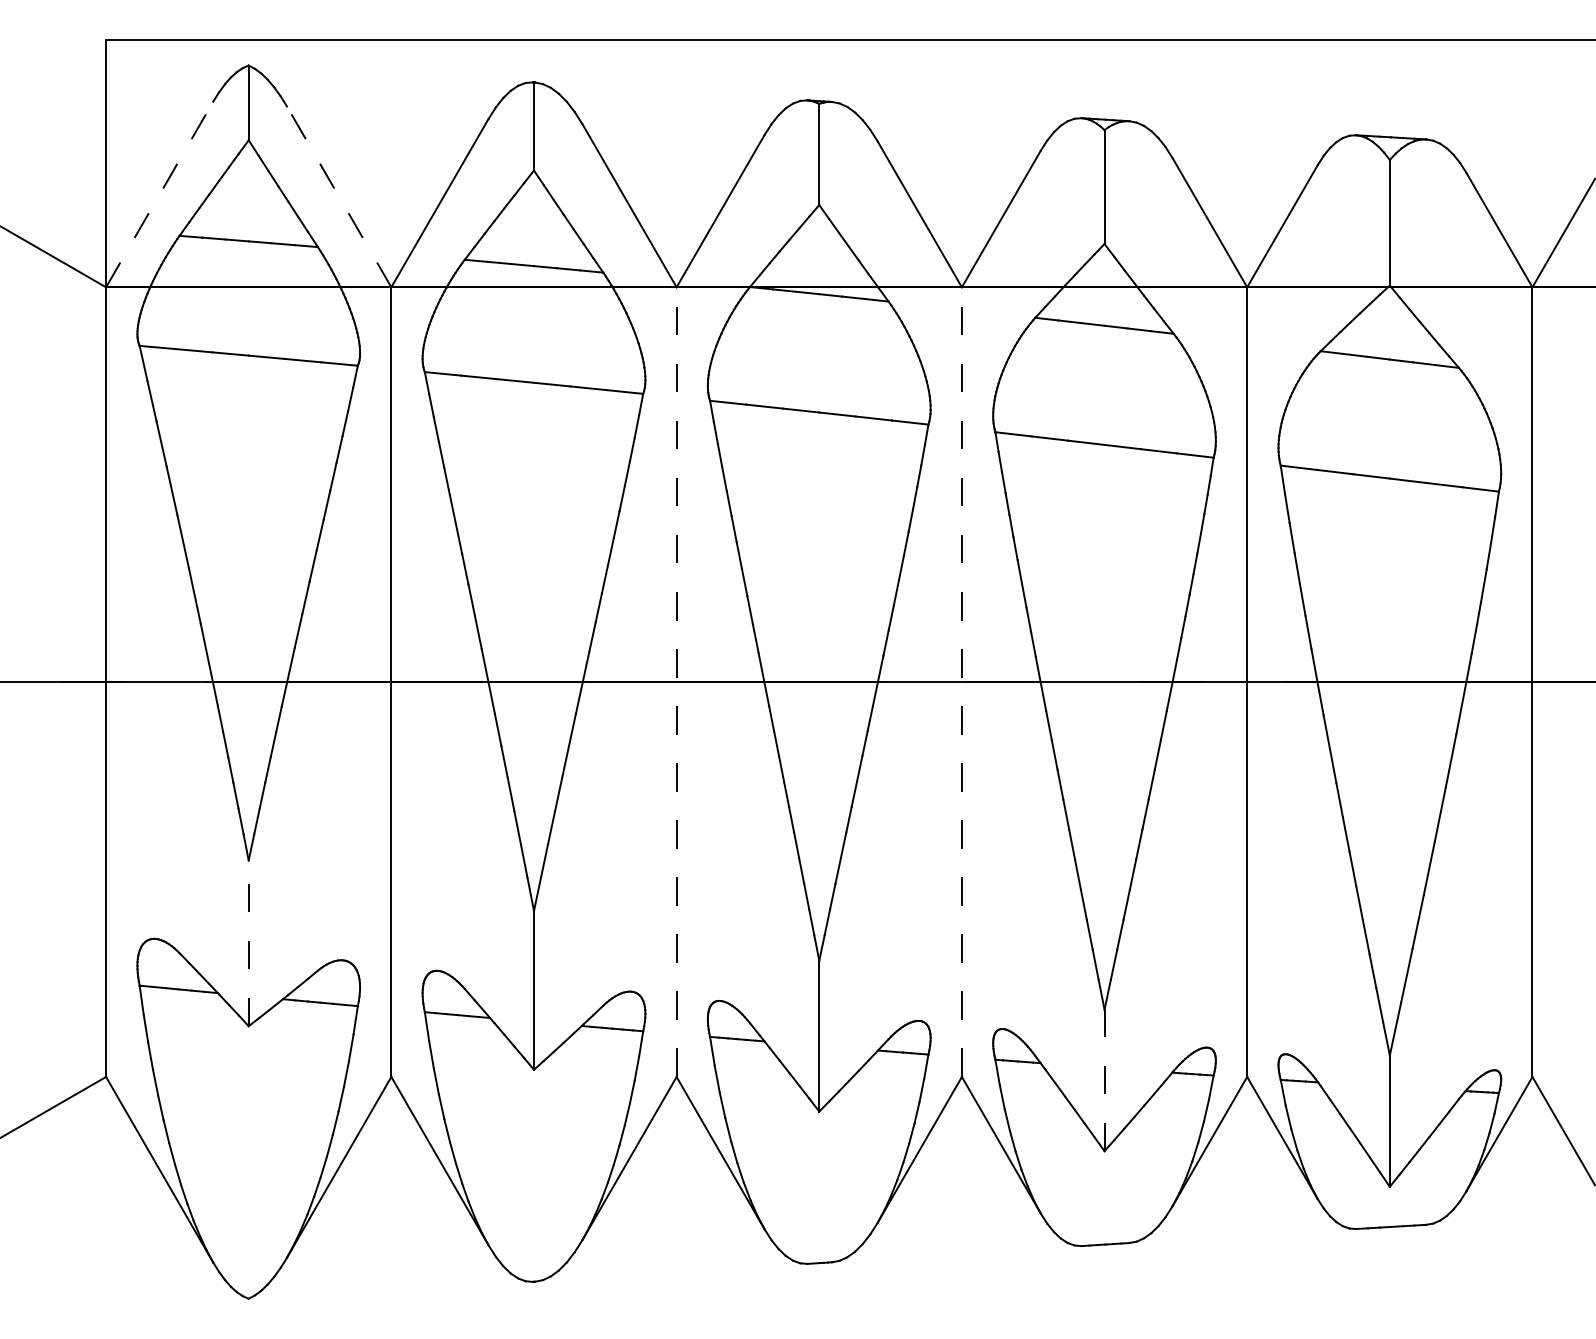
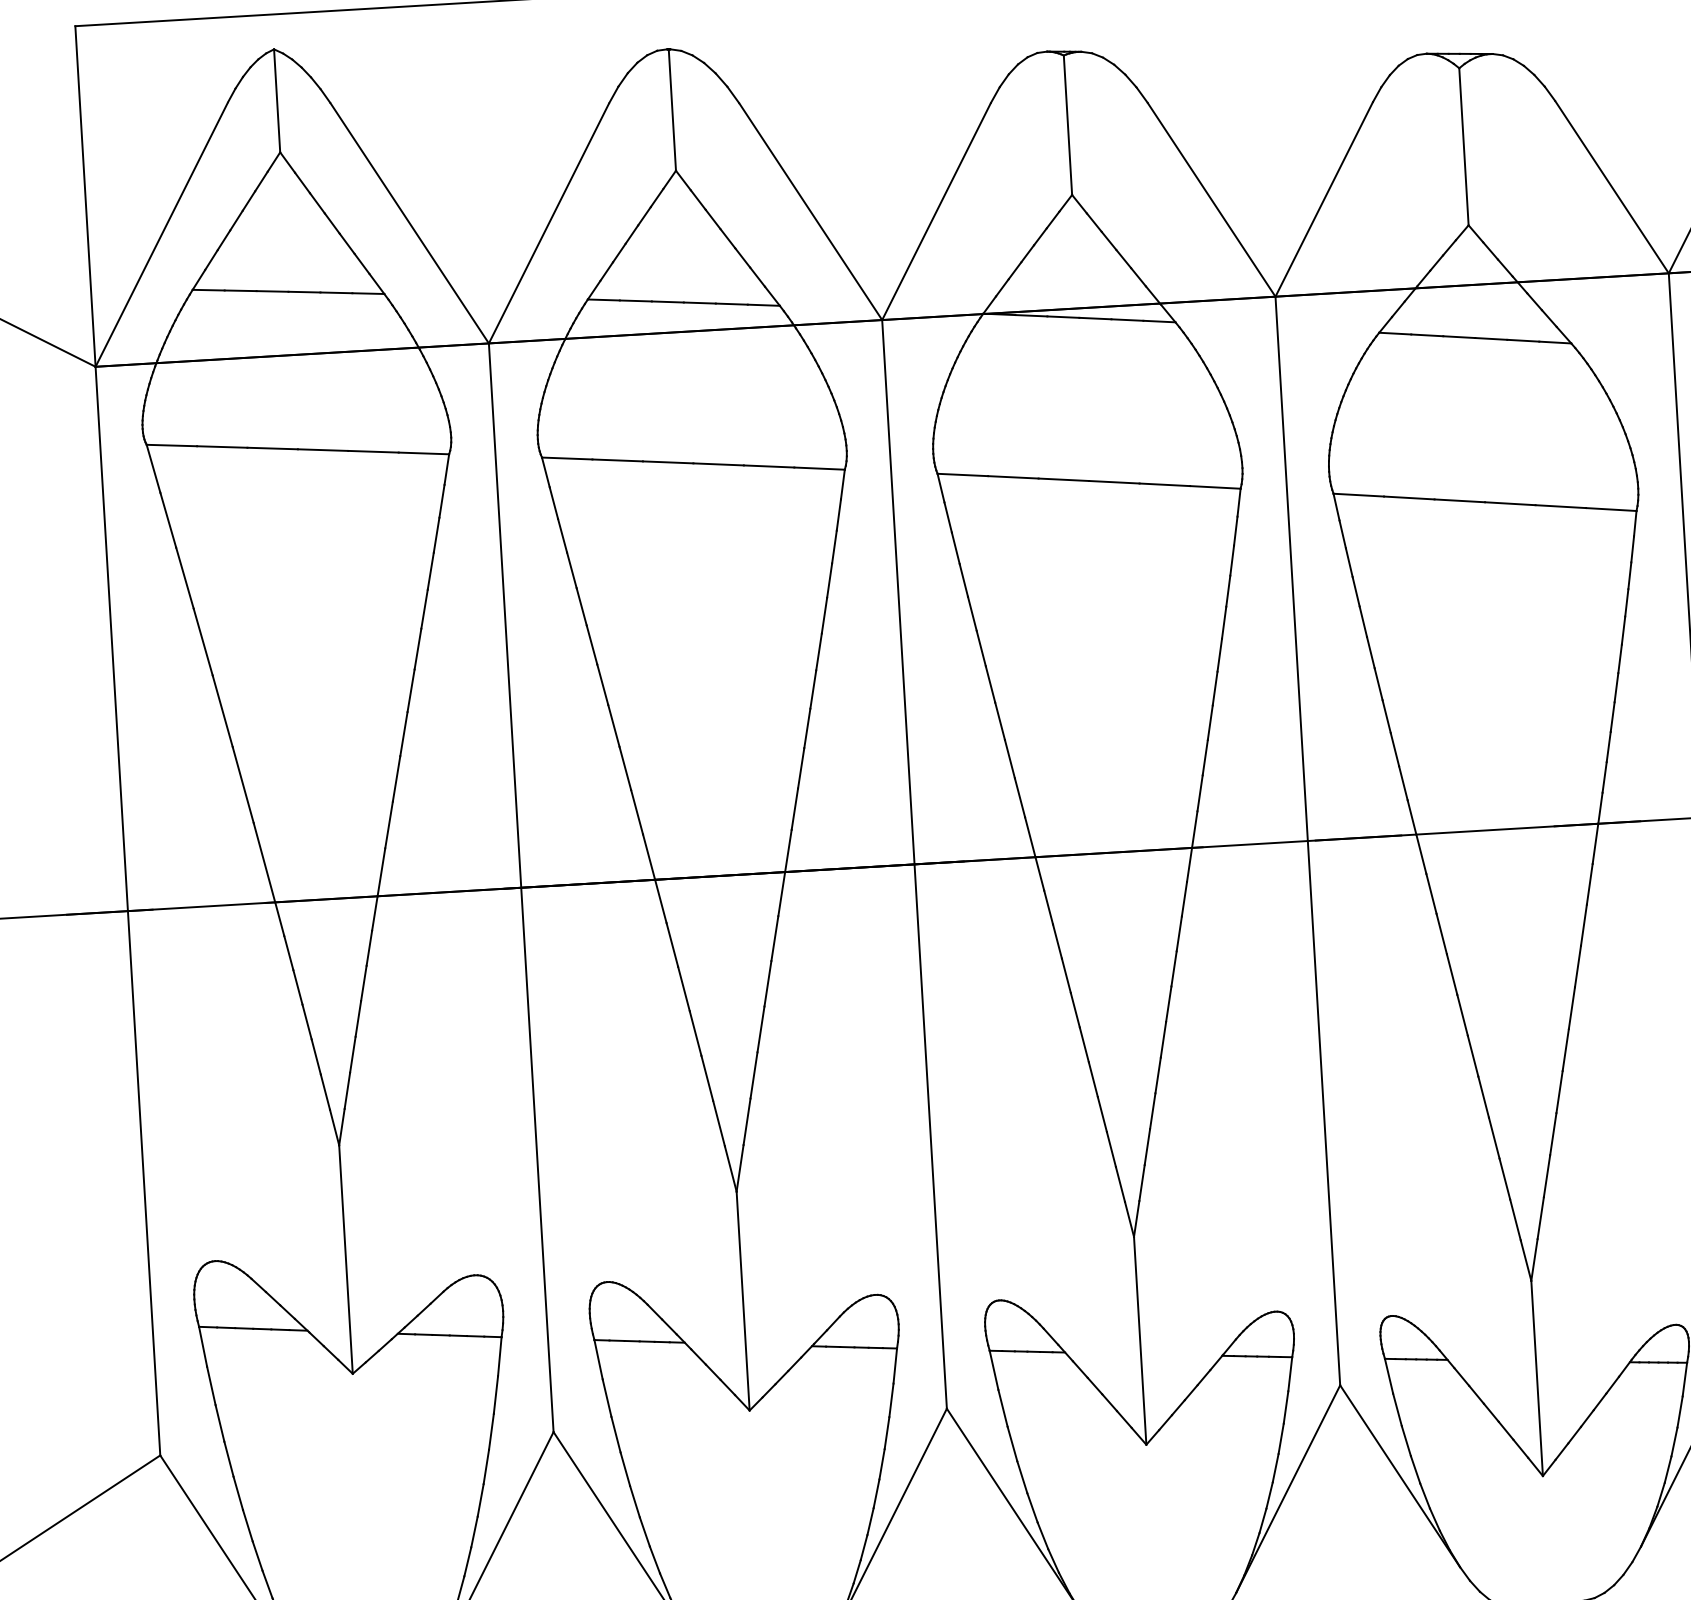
line: (159, 194) -> (161, 234), dashed -> solid
line: (339, 196) -> (409, 222), dashed -> solid
line: (676, 682) -> (914, 864), dashed -> solid
line: (961, 682) -> (1307, 841), dashed -> solid
line: (248, 943) -> (345, 1259), dashed -> solid
line: (1104, 1080) -> (1537, 1378), dashed -> solid

